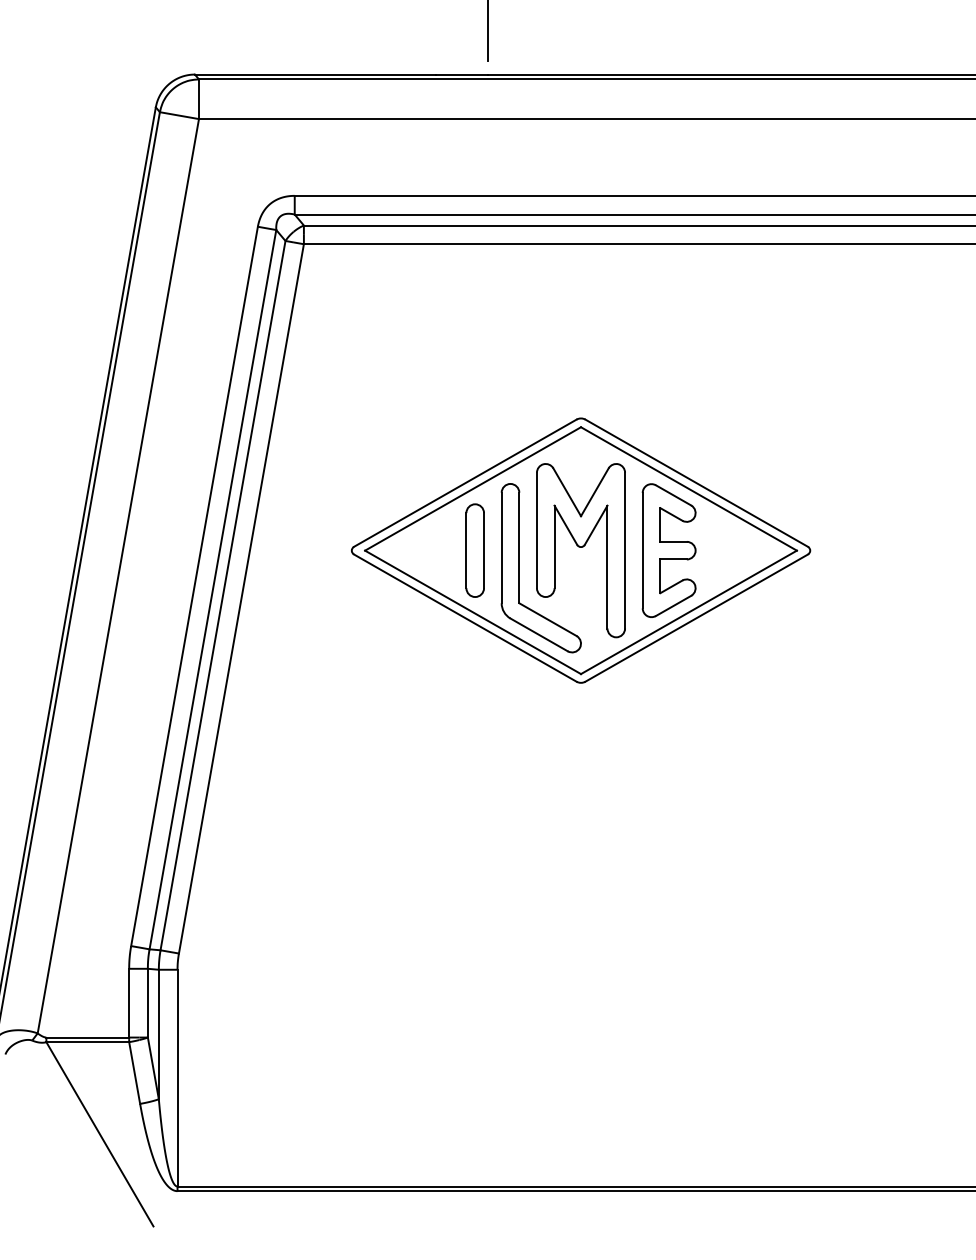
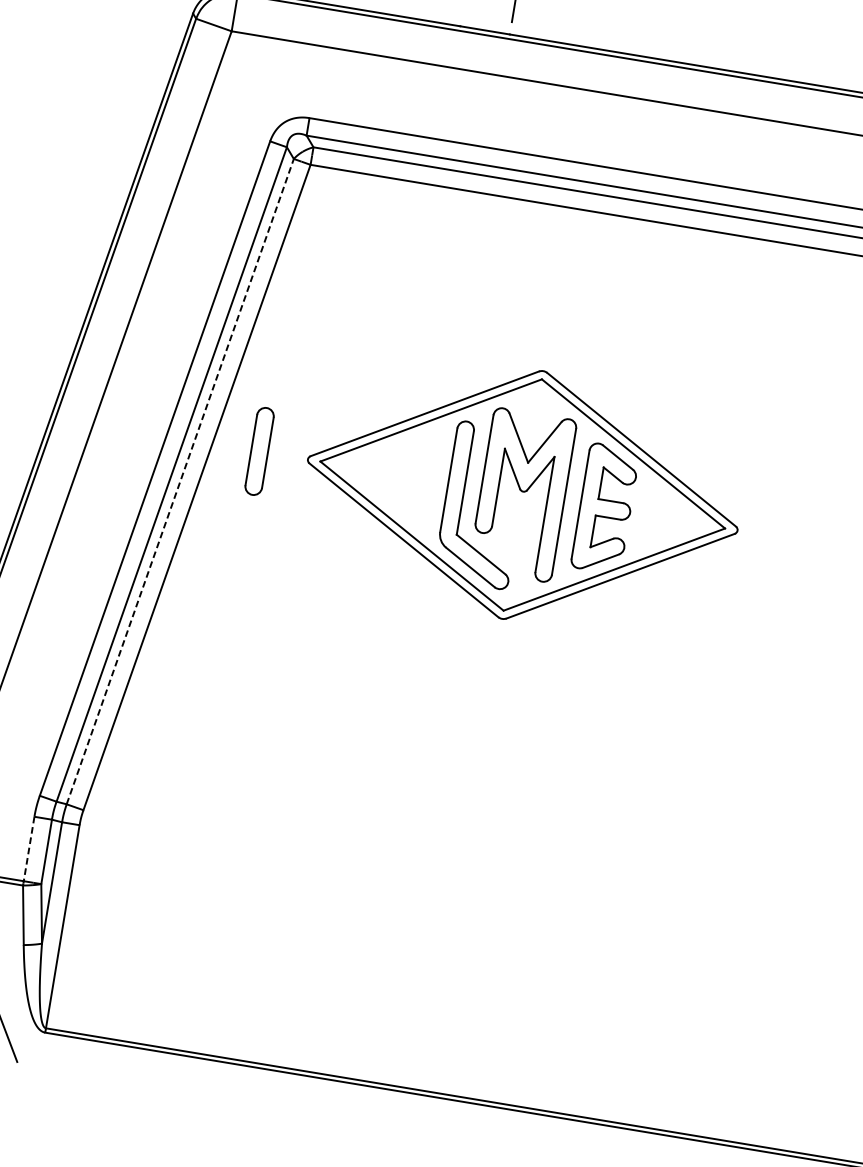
part: (474, 550) -> (258, 451), moved
line: (223, 595) -> (180, 481), solid -> dashed
line: (129, 1003) -> (29, 849), solid -> dashed

